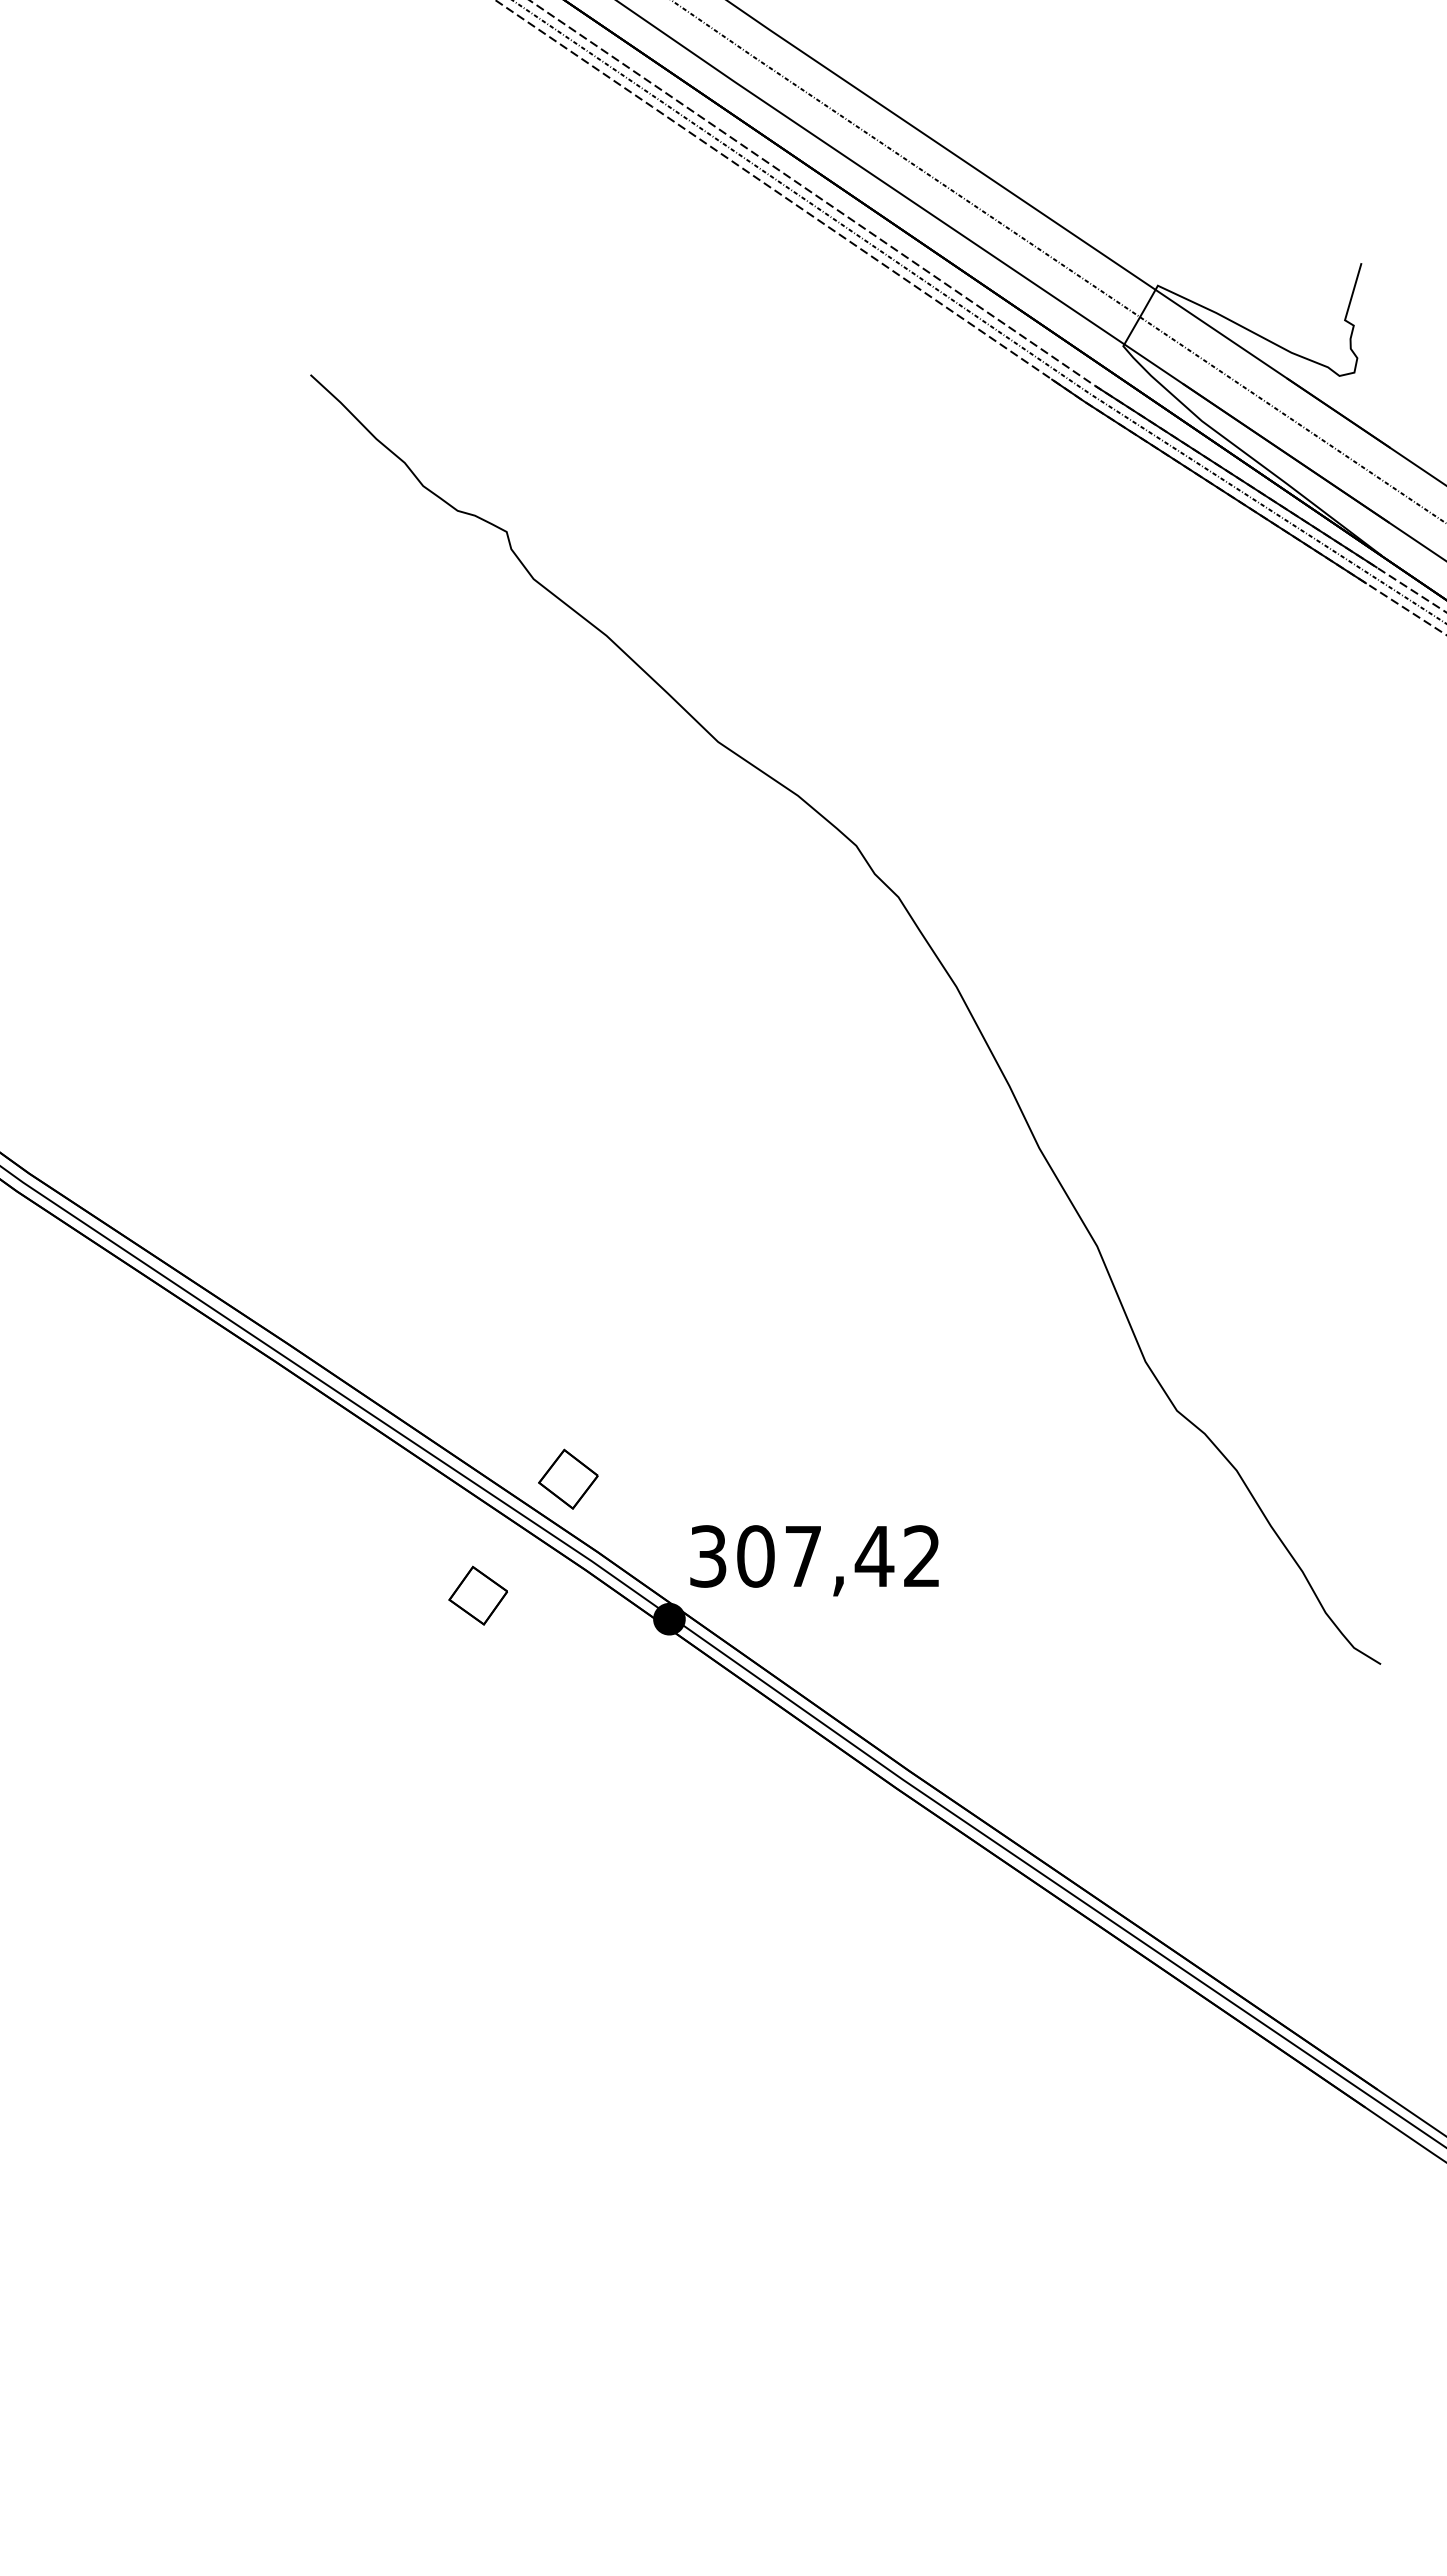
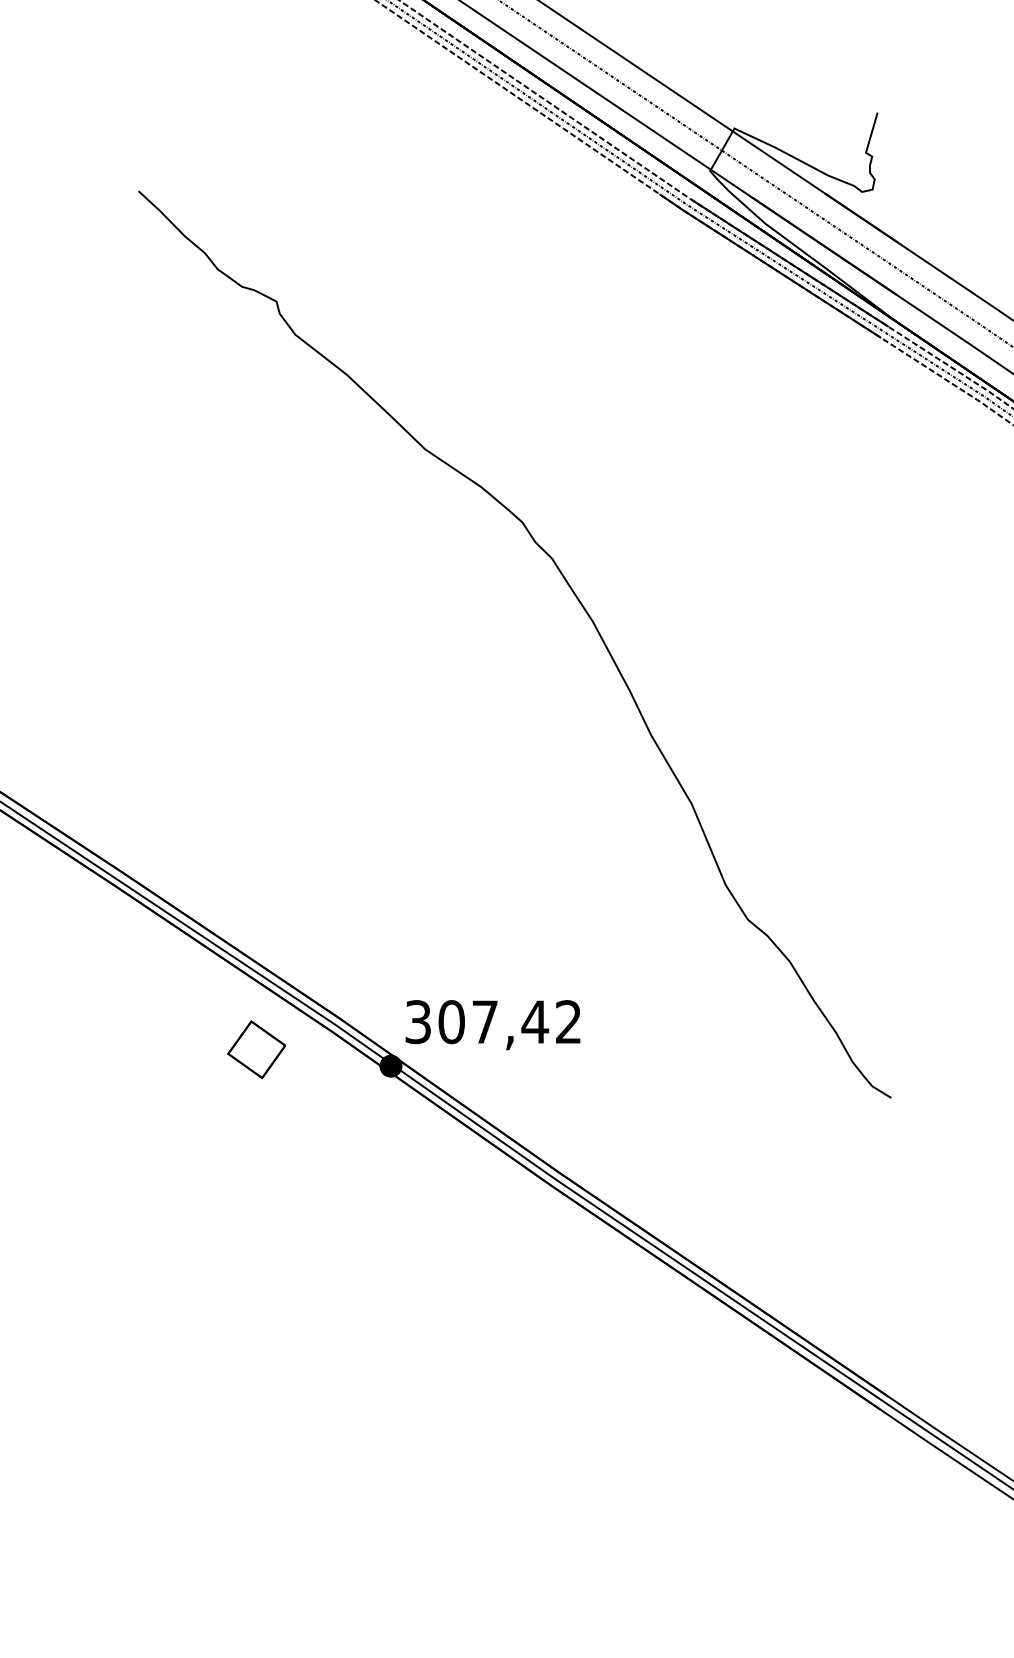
part: (568, 1478) -> (319, 967), removed
part: (477, 1595) -> (255, 1049), size x1.4

